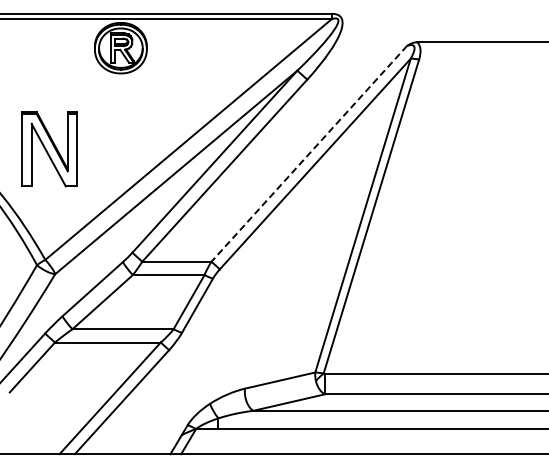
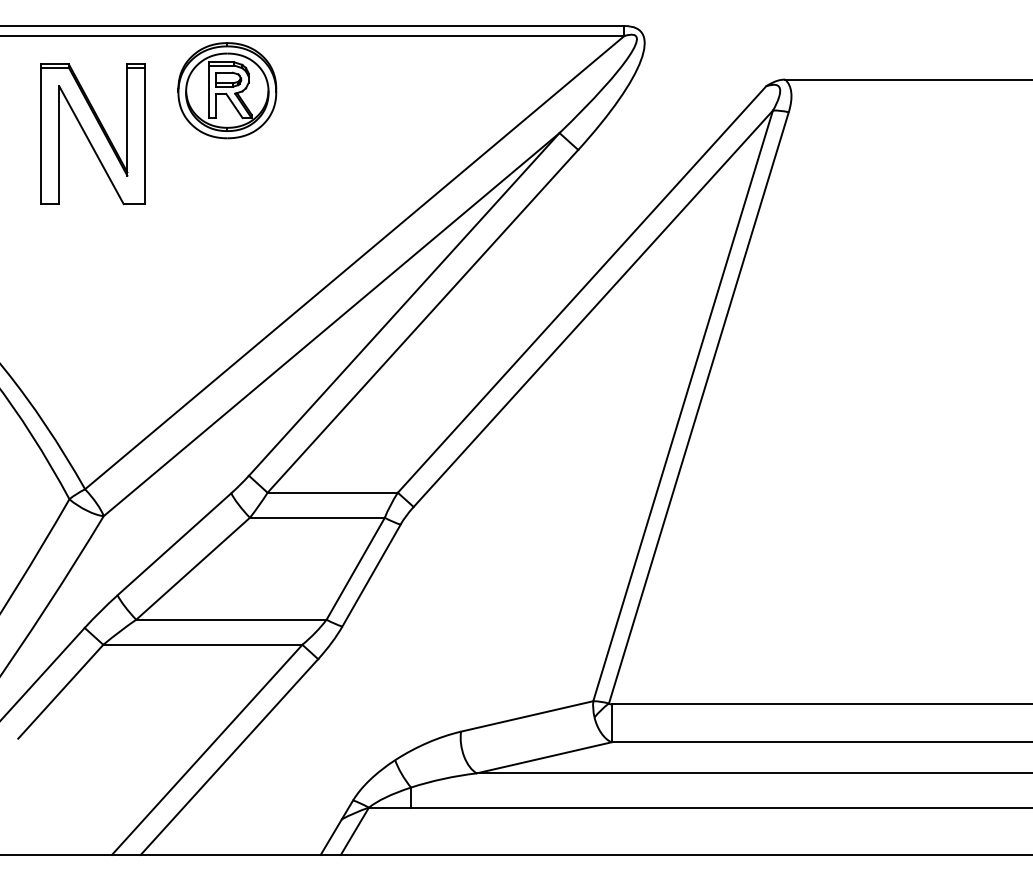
part: (49, 149) -> (92, 134), moved
line: (309, 153) -> (582, 288), dashed -> solid

